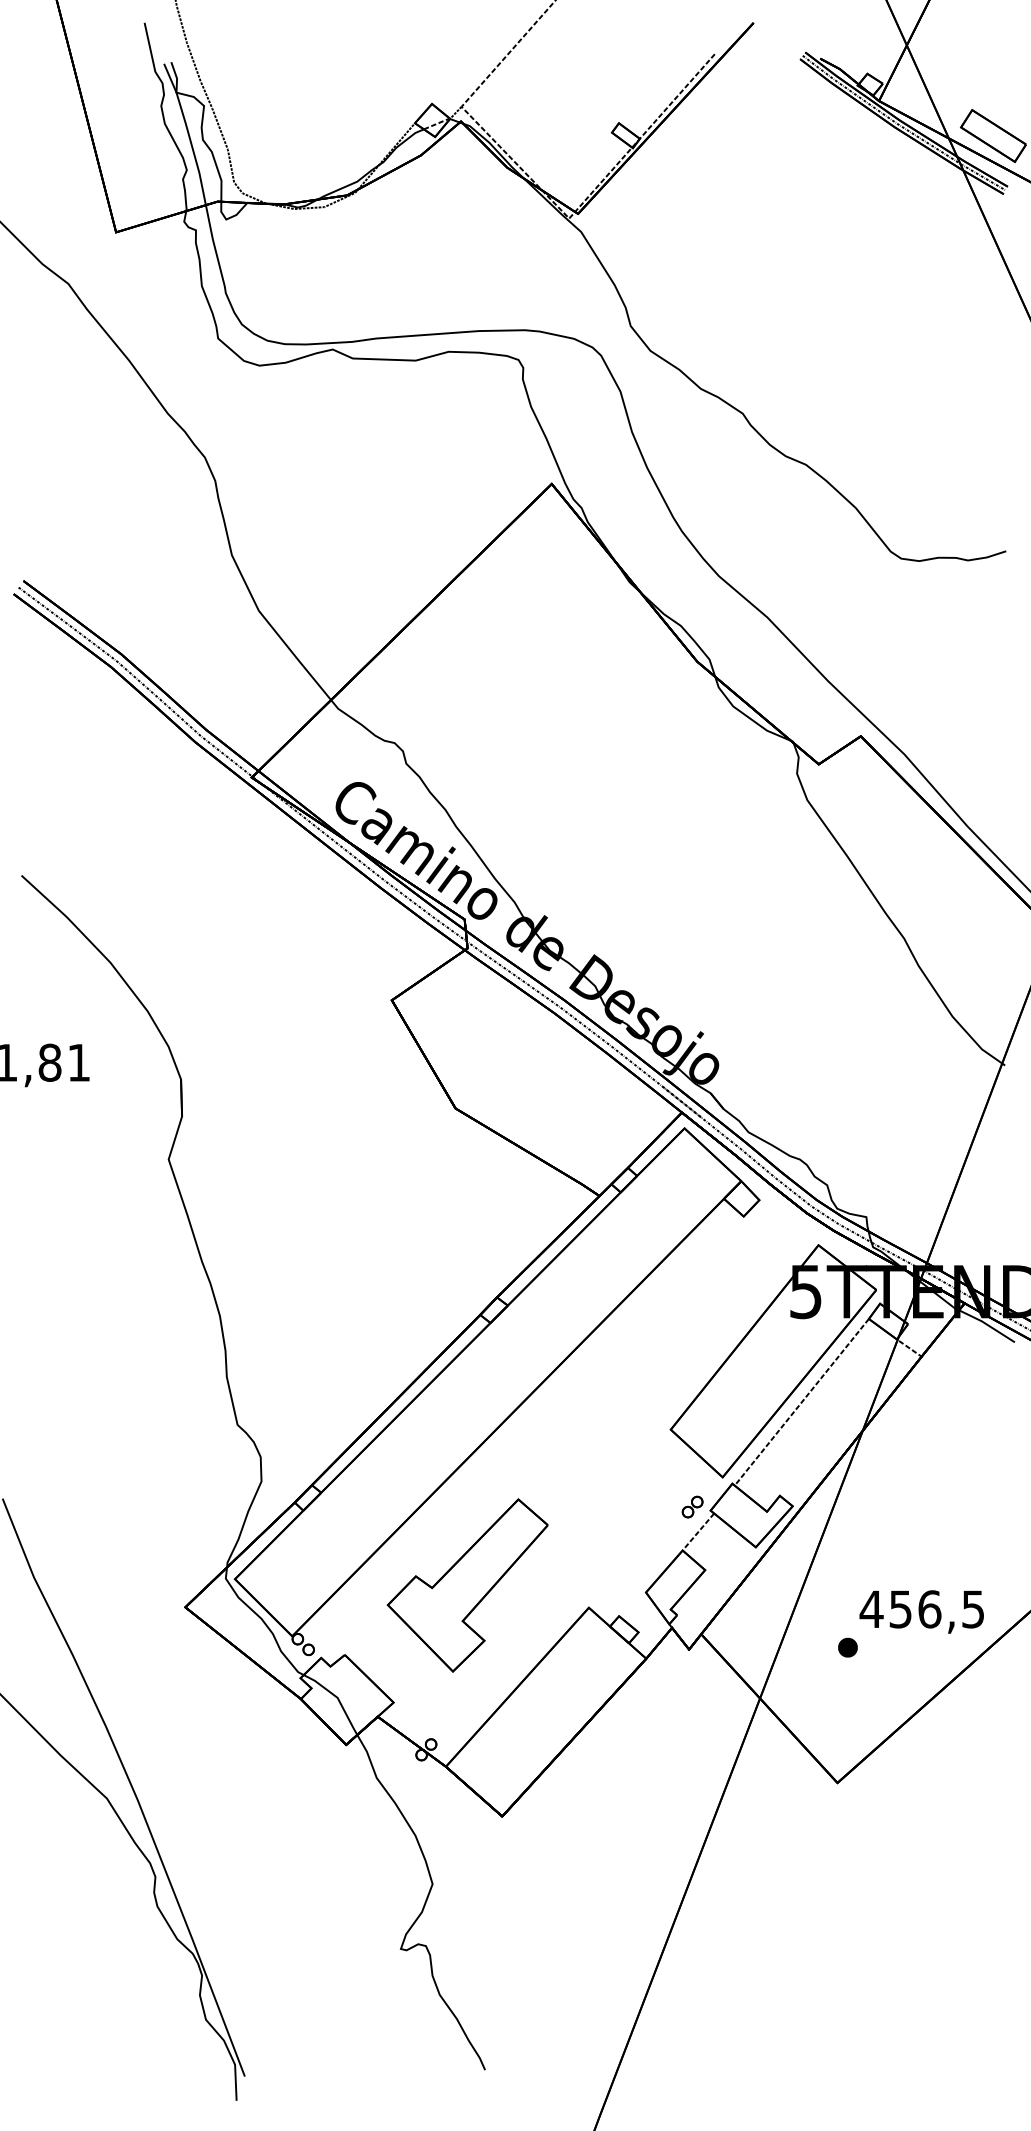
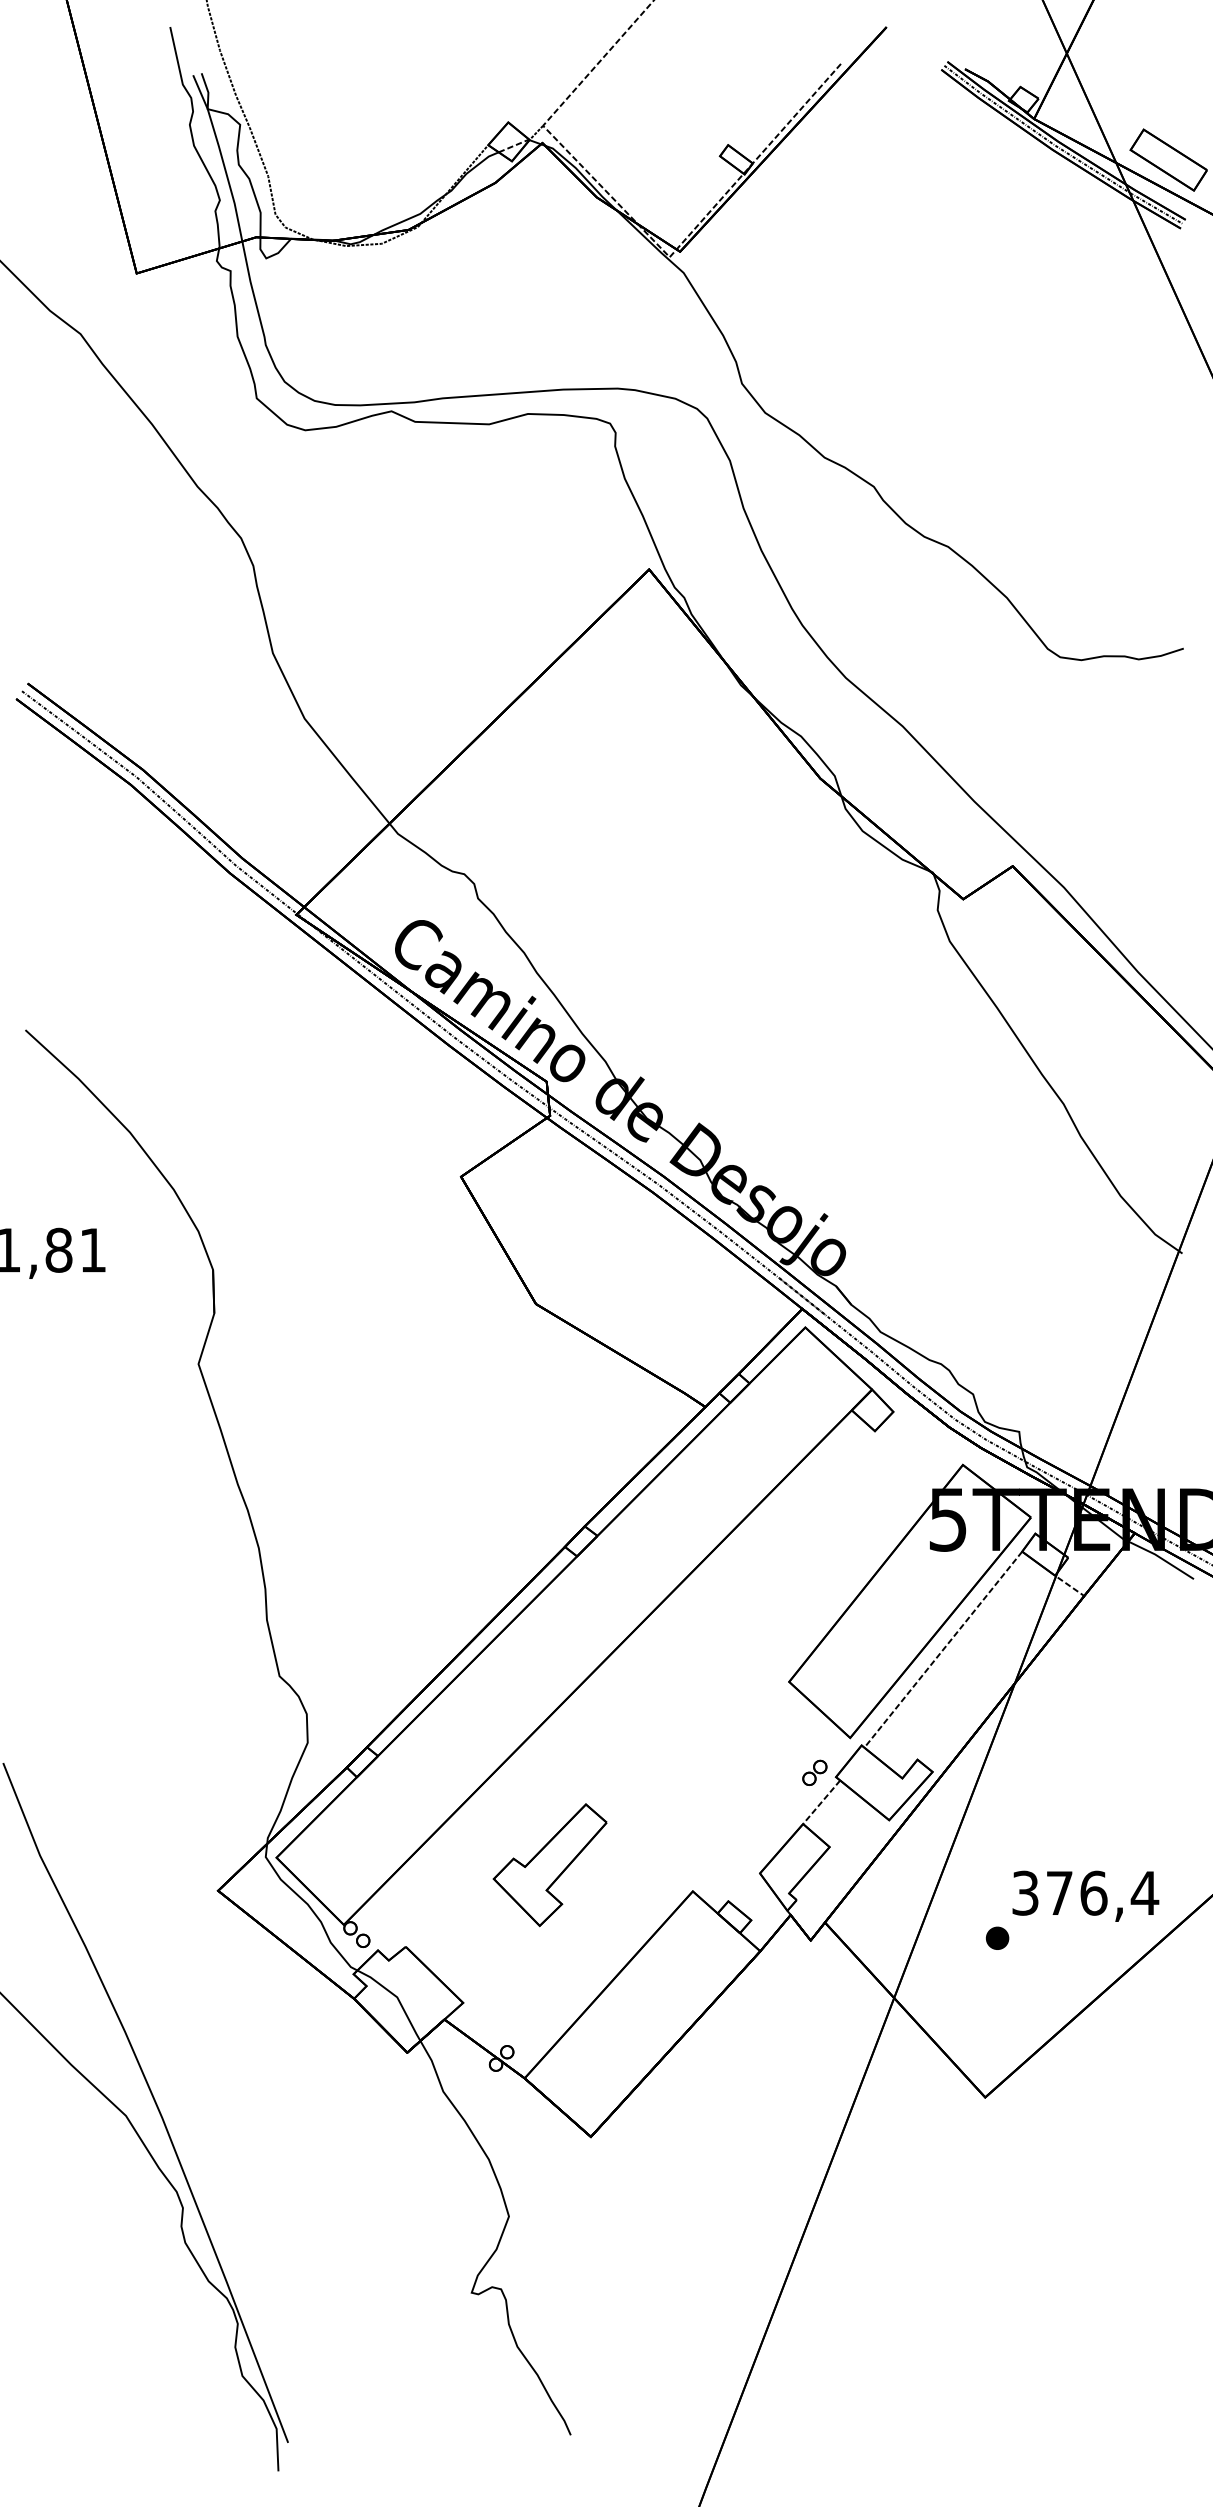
part: (467, 1585) -> (550, 1865), size x0.6
text: (922, 1609) -> (1085, 1893), 456,5 -> 376,4

